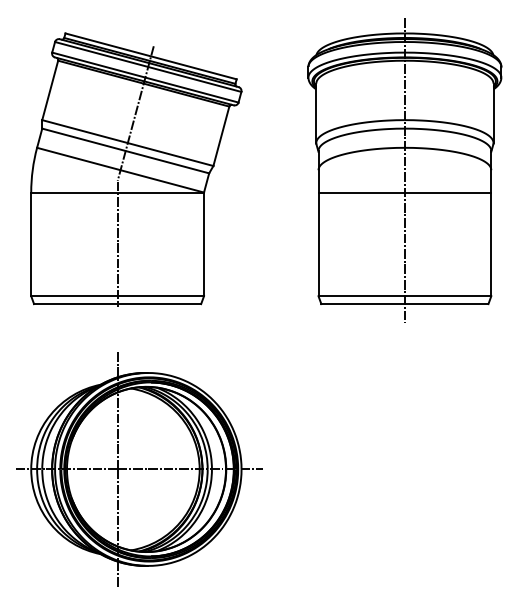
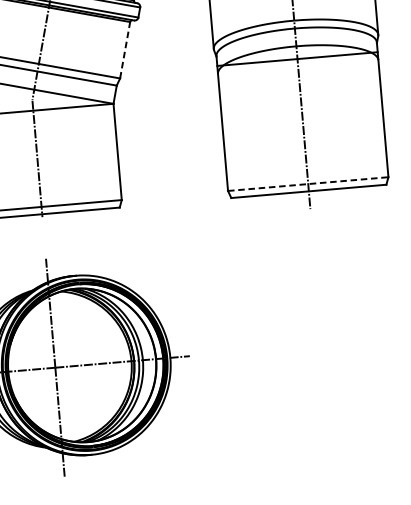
line: (221, 136) -> (125, 50), solid -> dashed
line: (404, 192) -> (297, 59), moved
line: (405, 296) -> (308, 184), solid -> dashed

